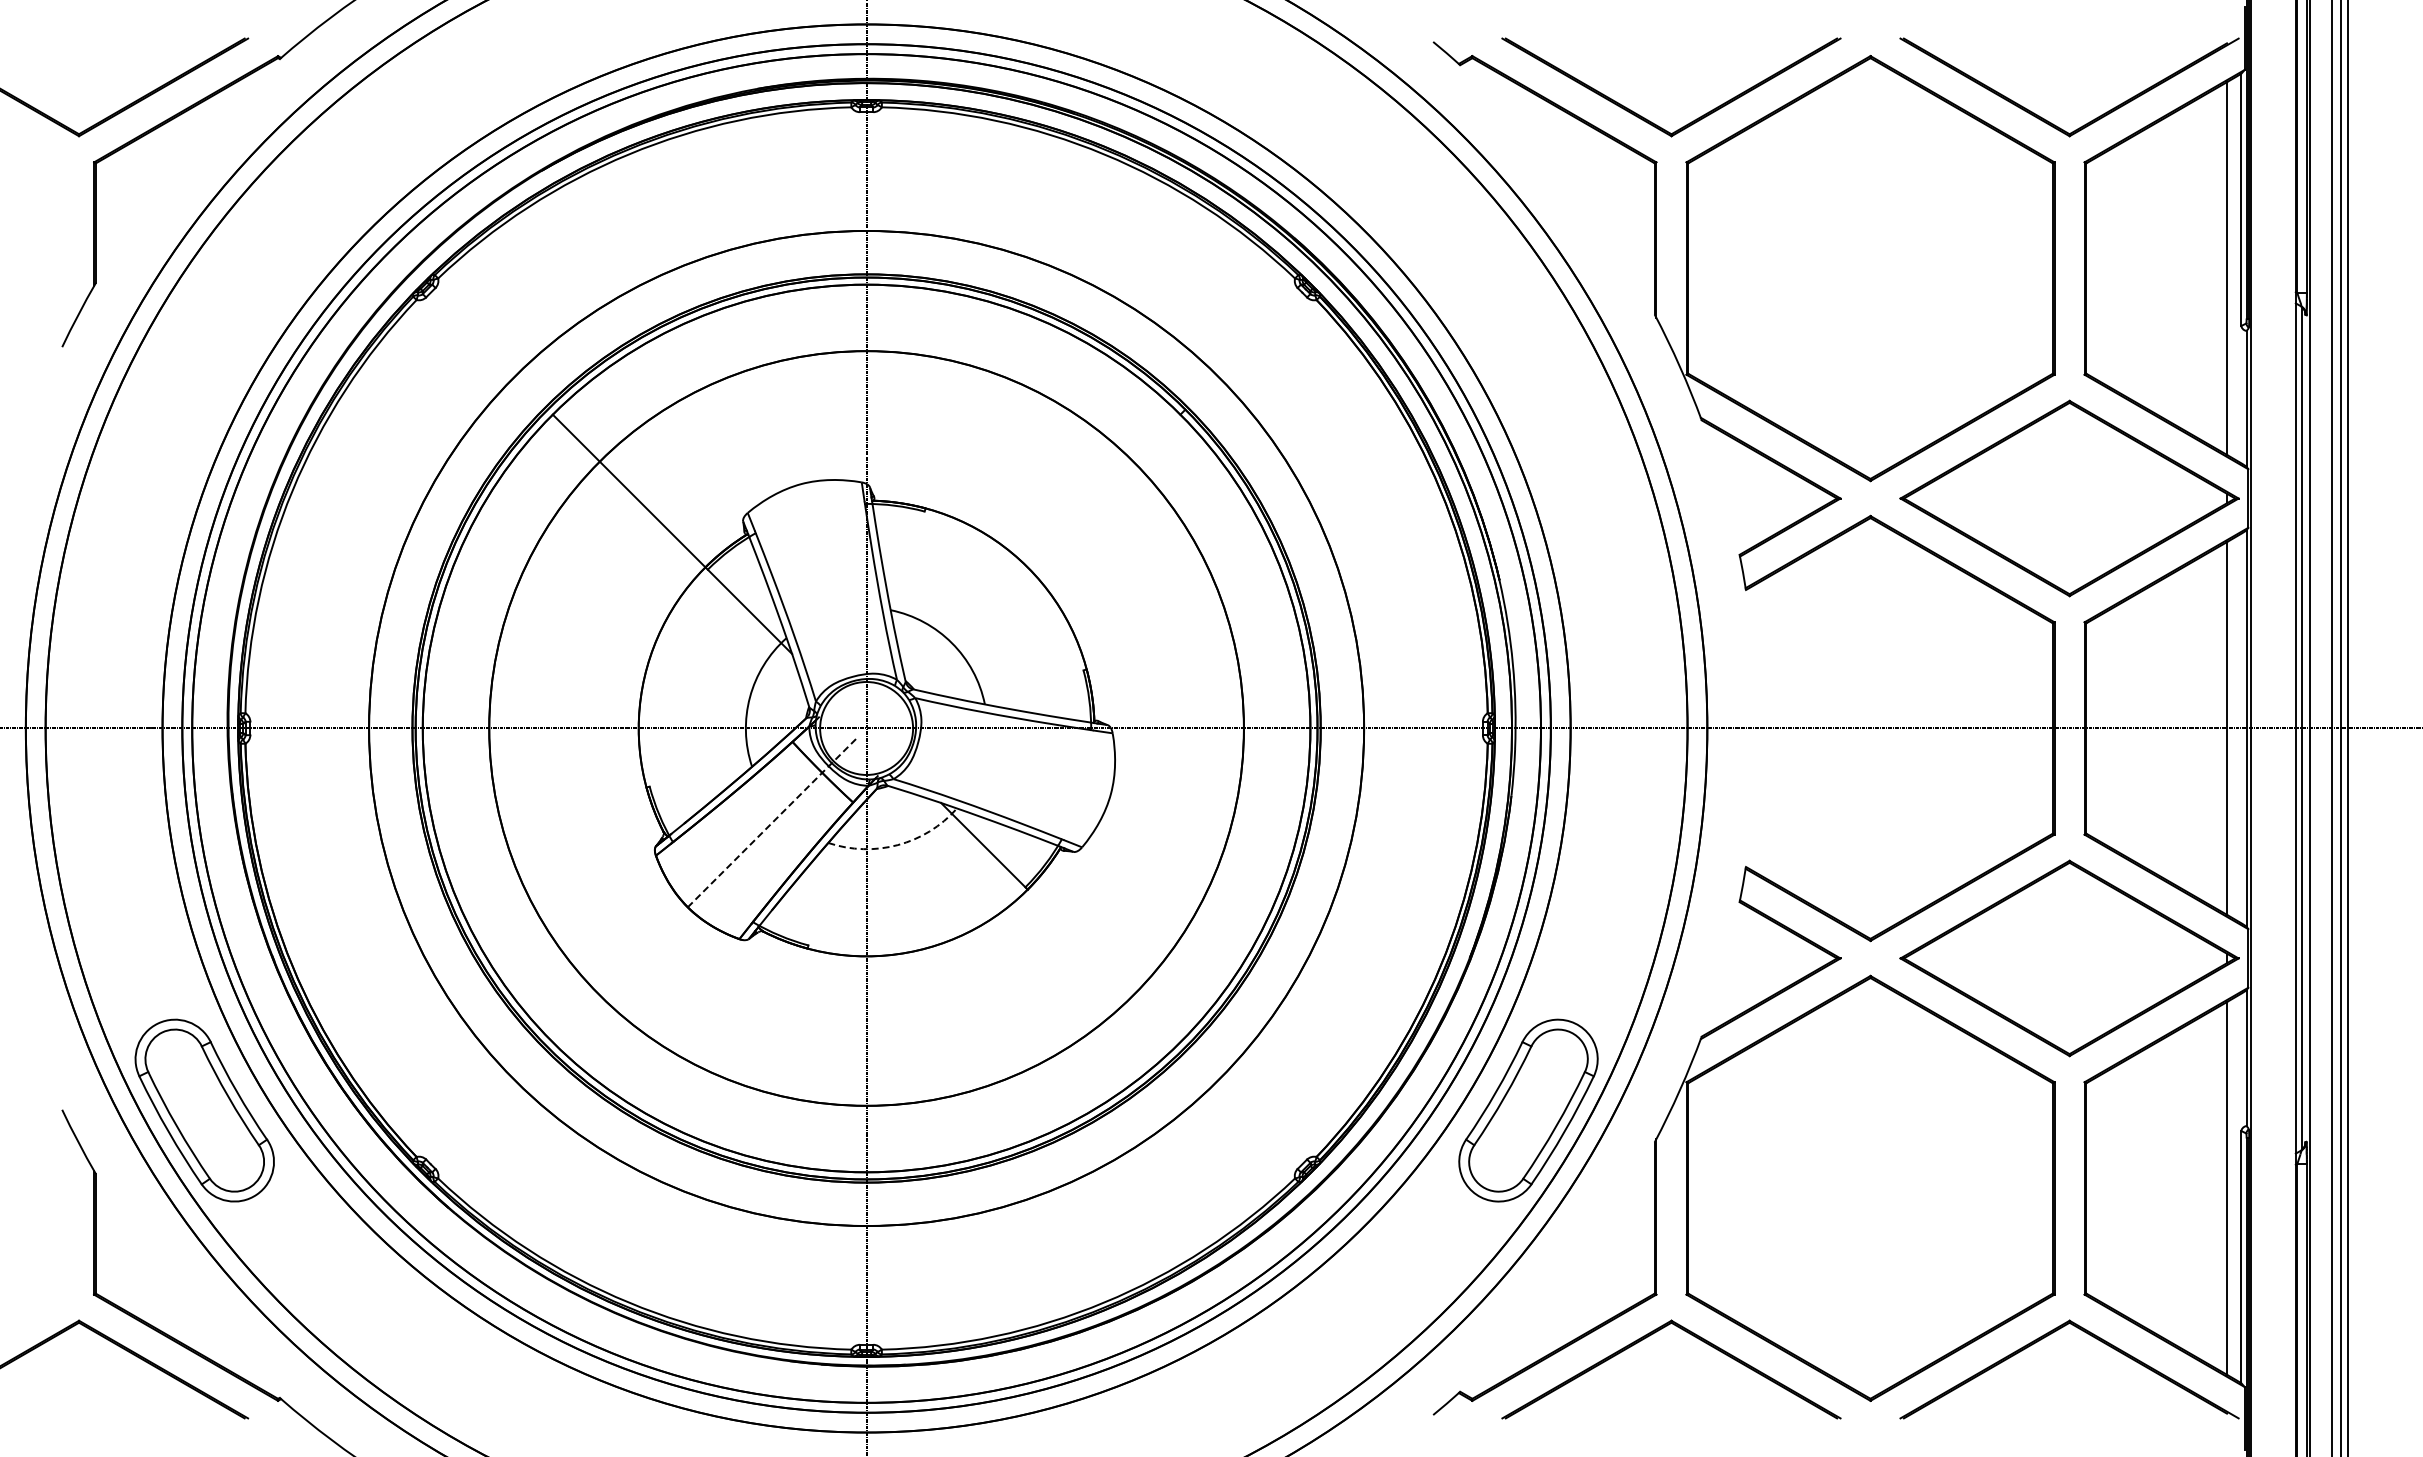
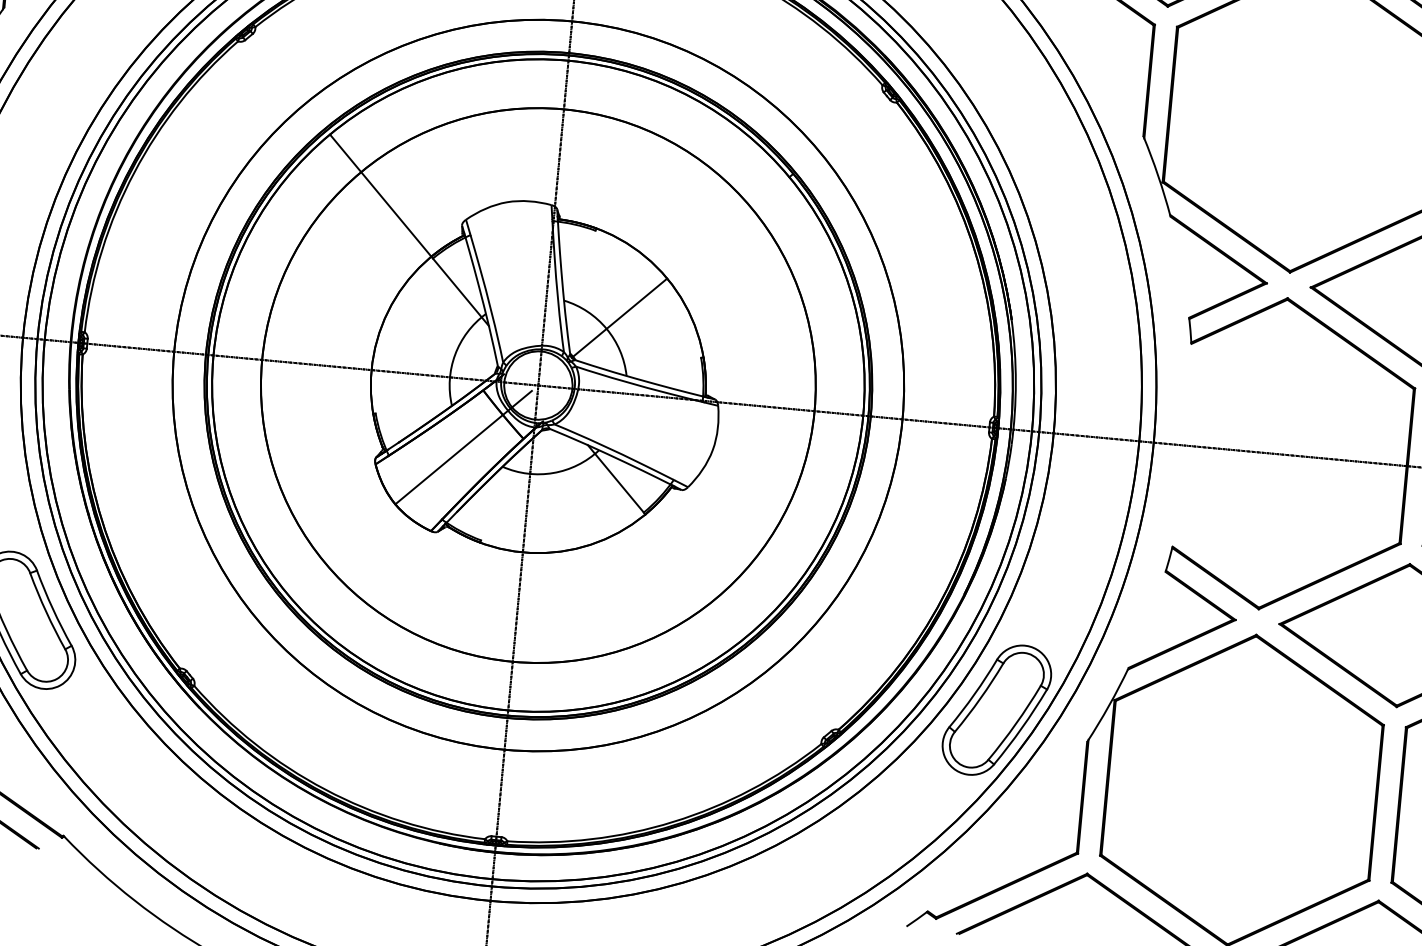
line: (967, 626) -> (619, 317), added
line: (773, 821) -> (463, 447), dashed -> solid
arc: (897, 845) -> (553, 473), dashed -> solid

